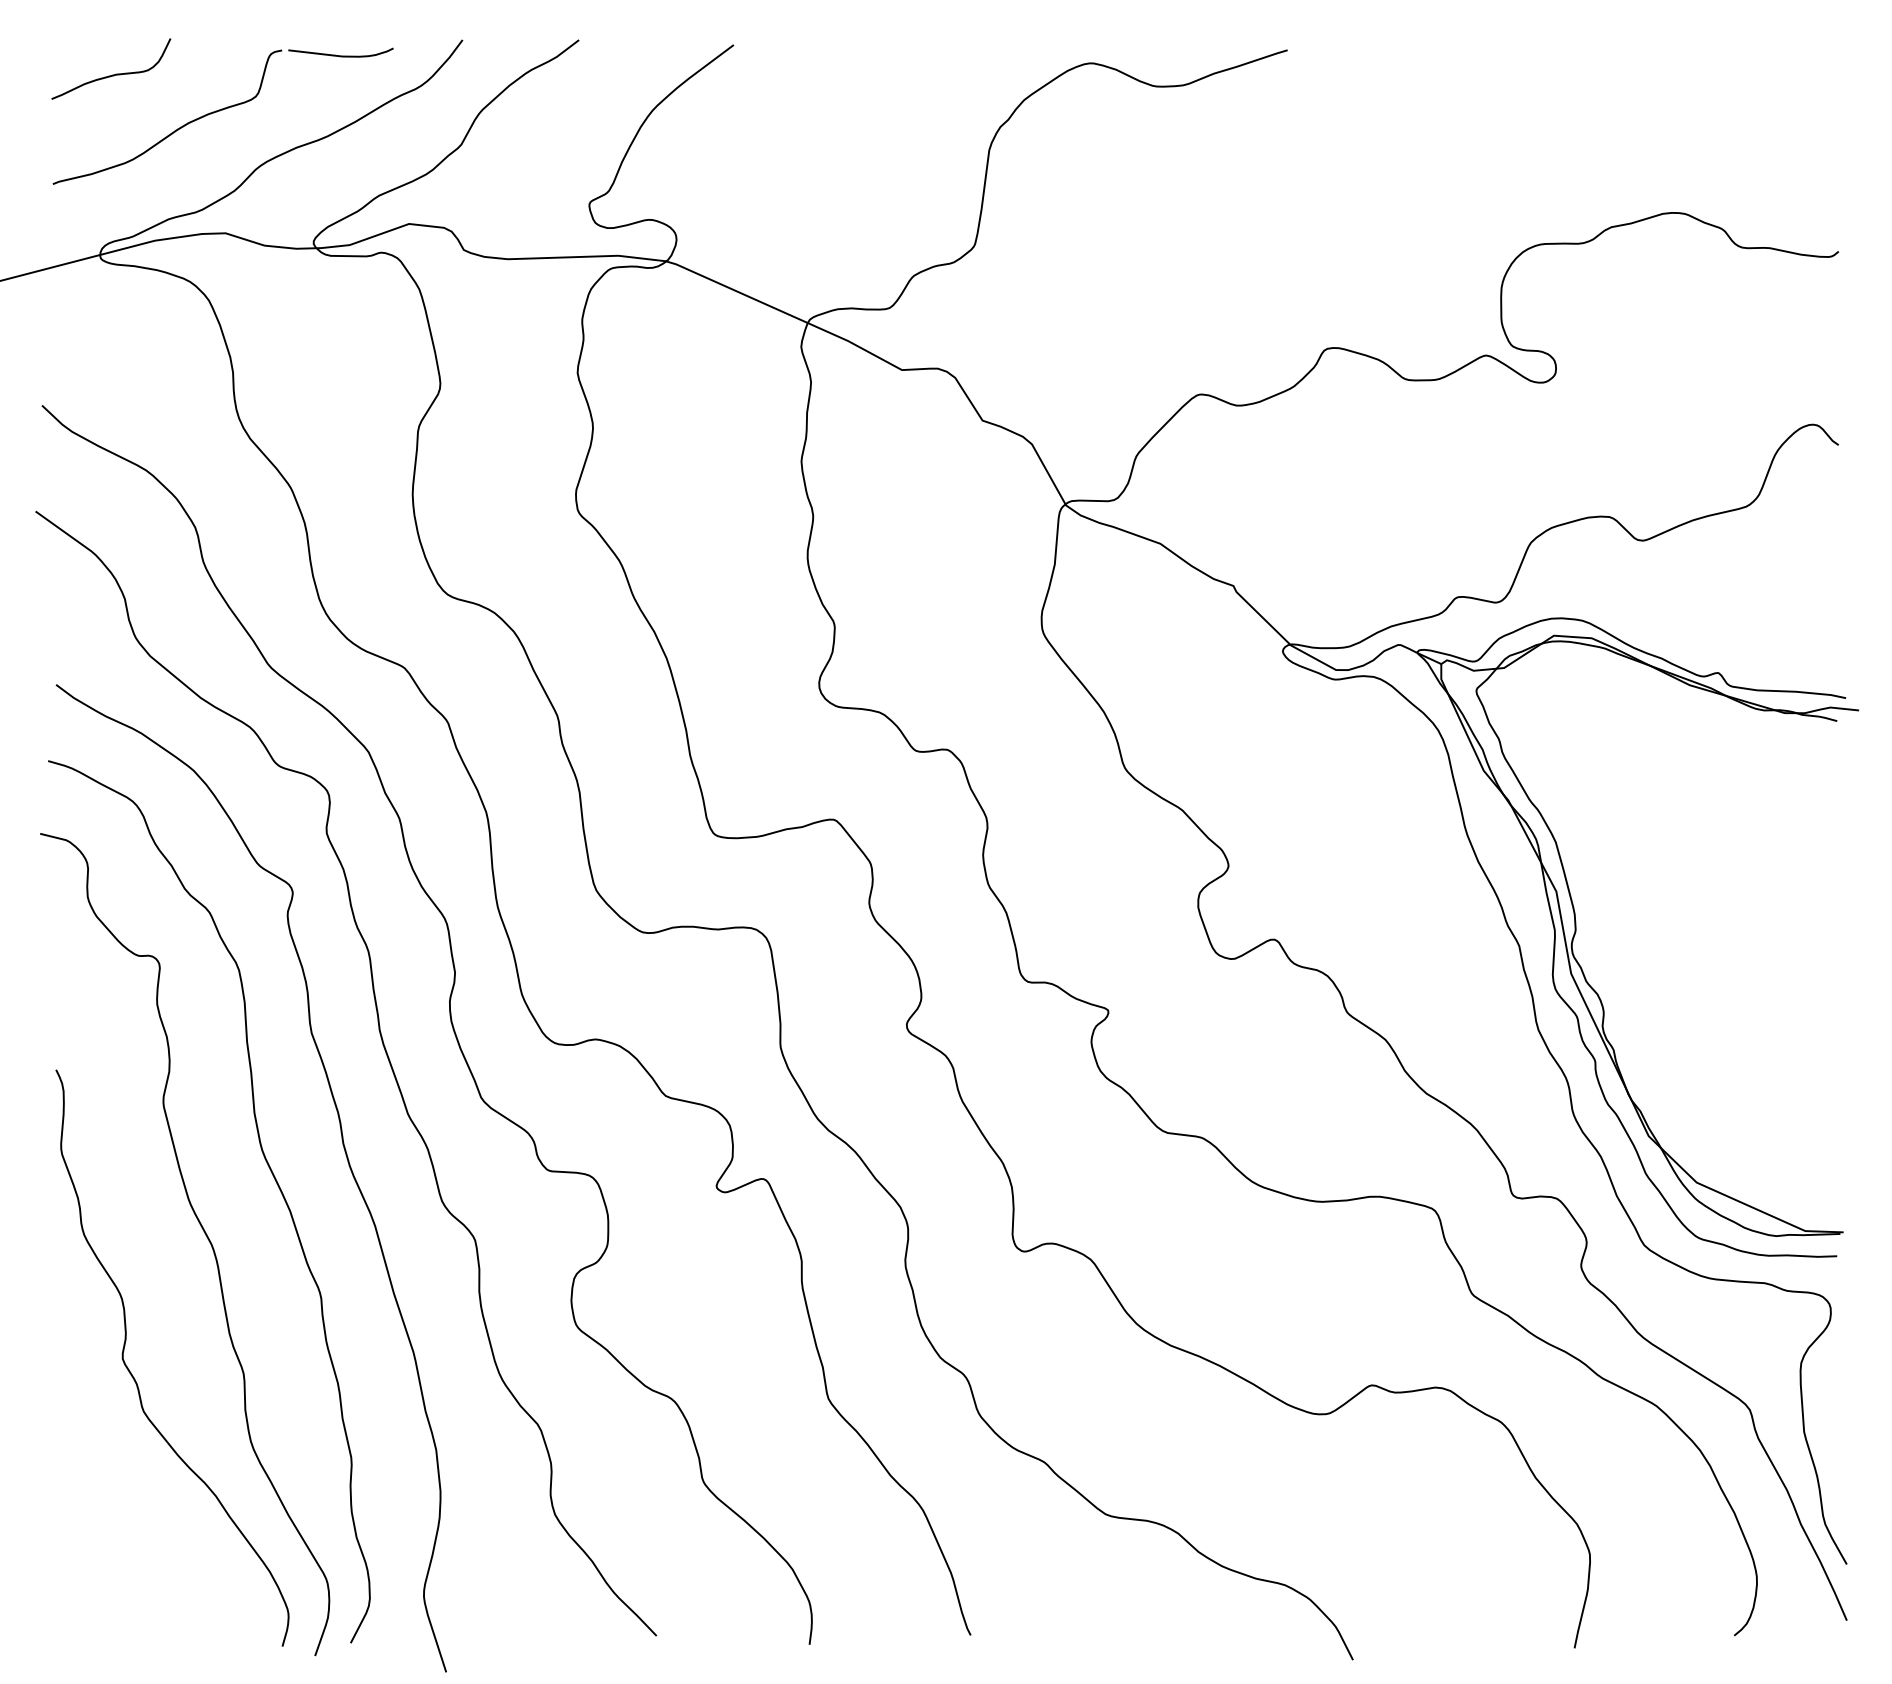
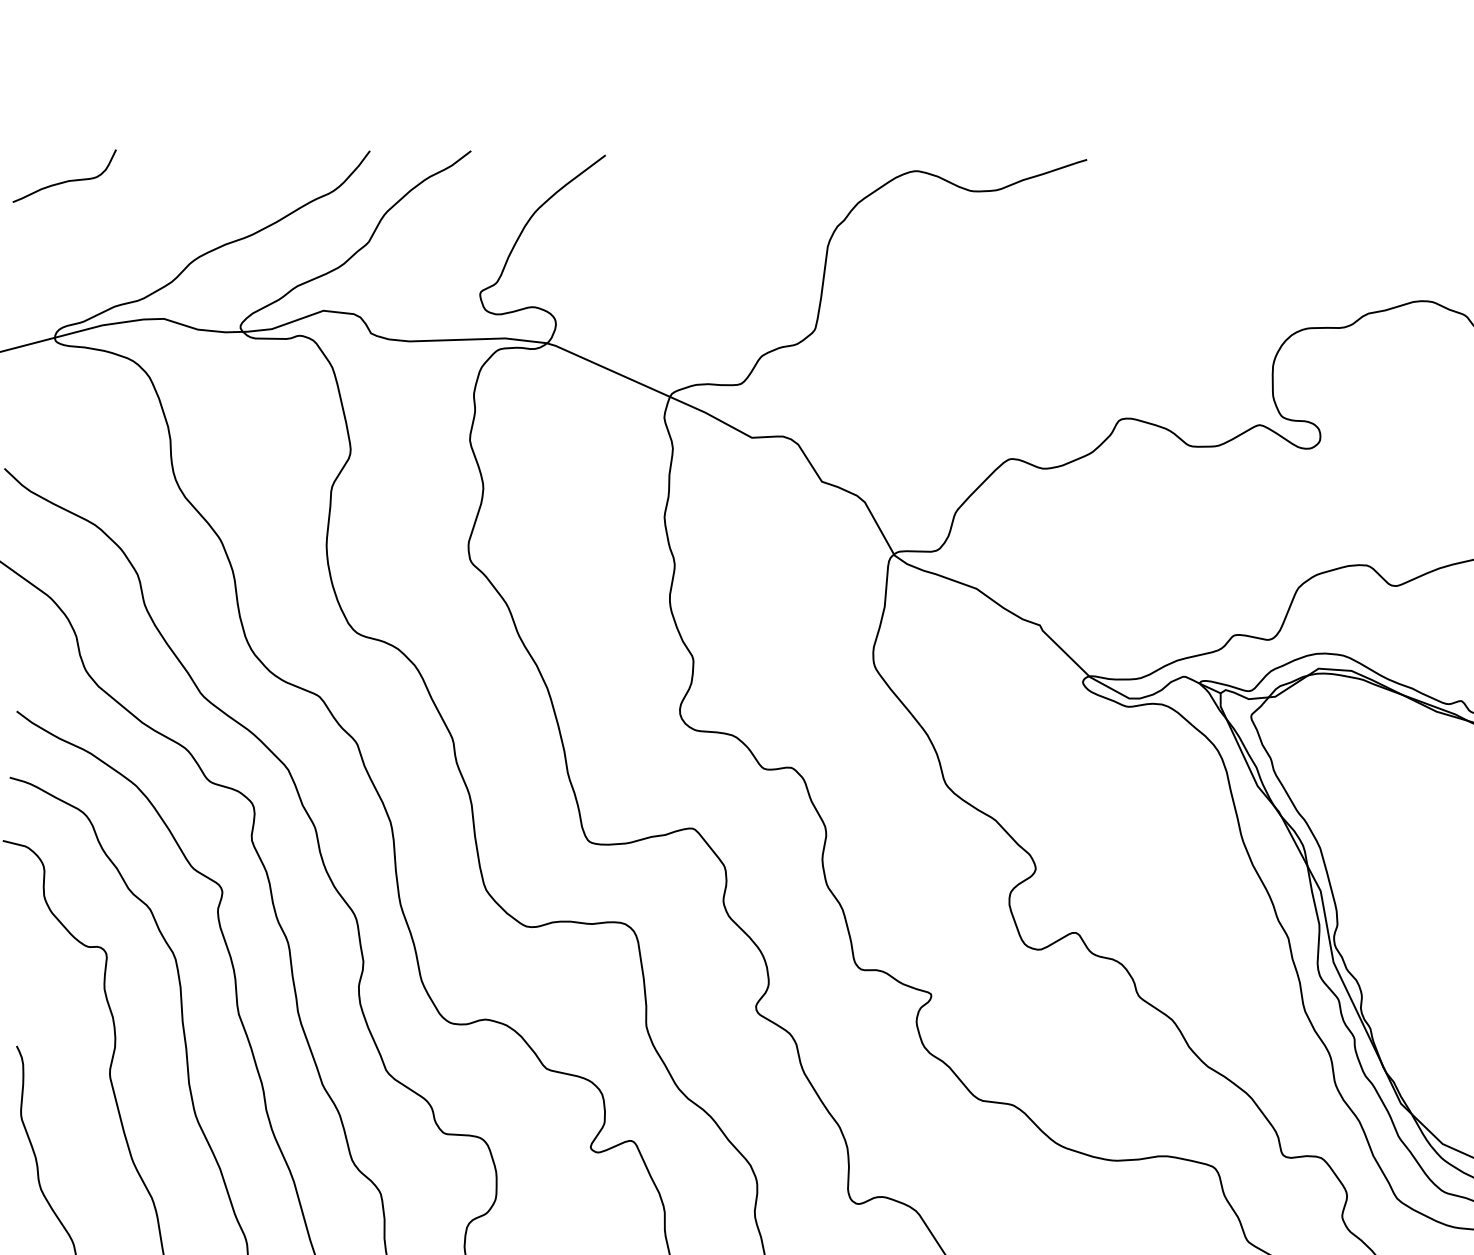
part: (222, 115) -> (161, 216), removed

